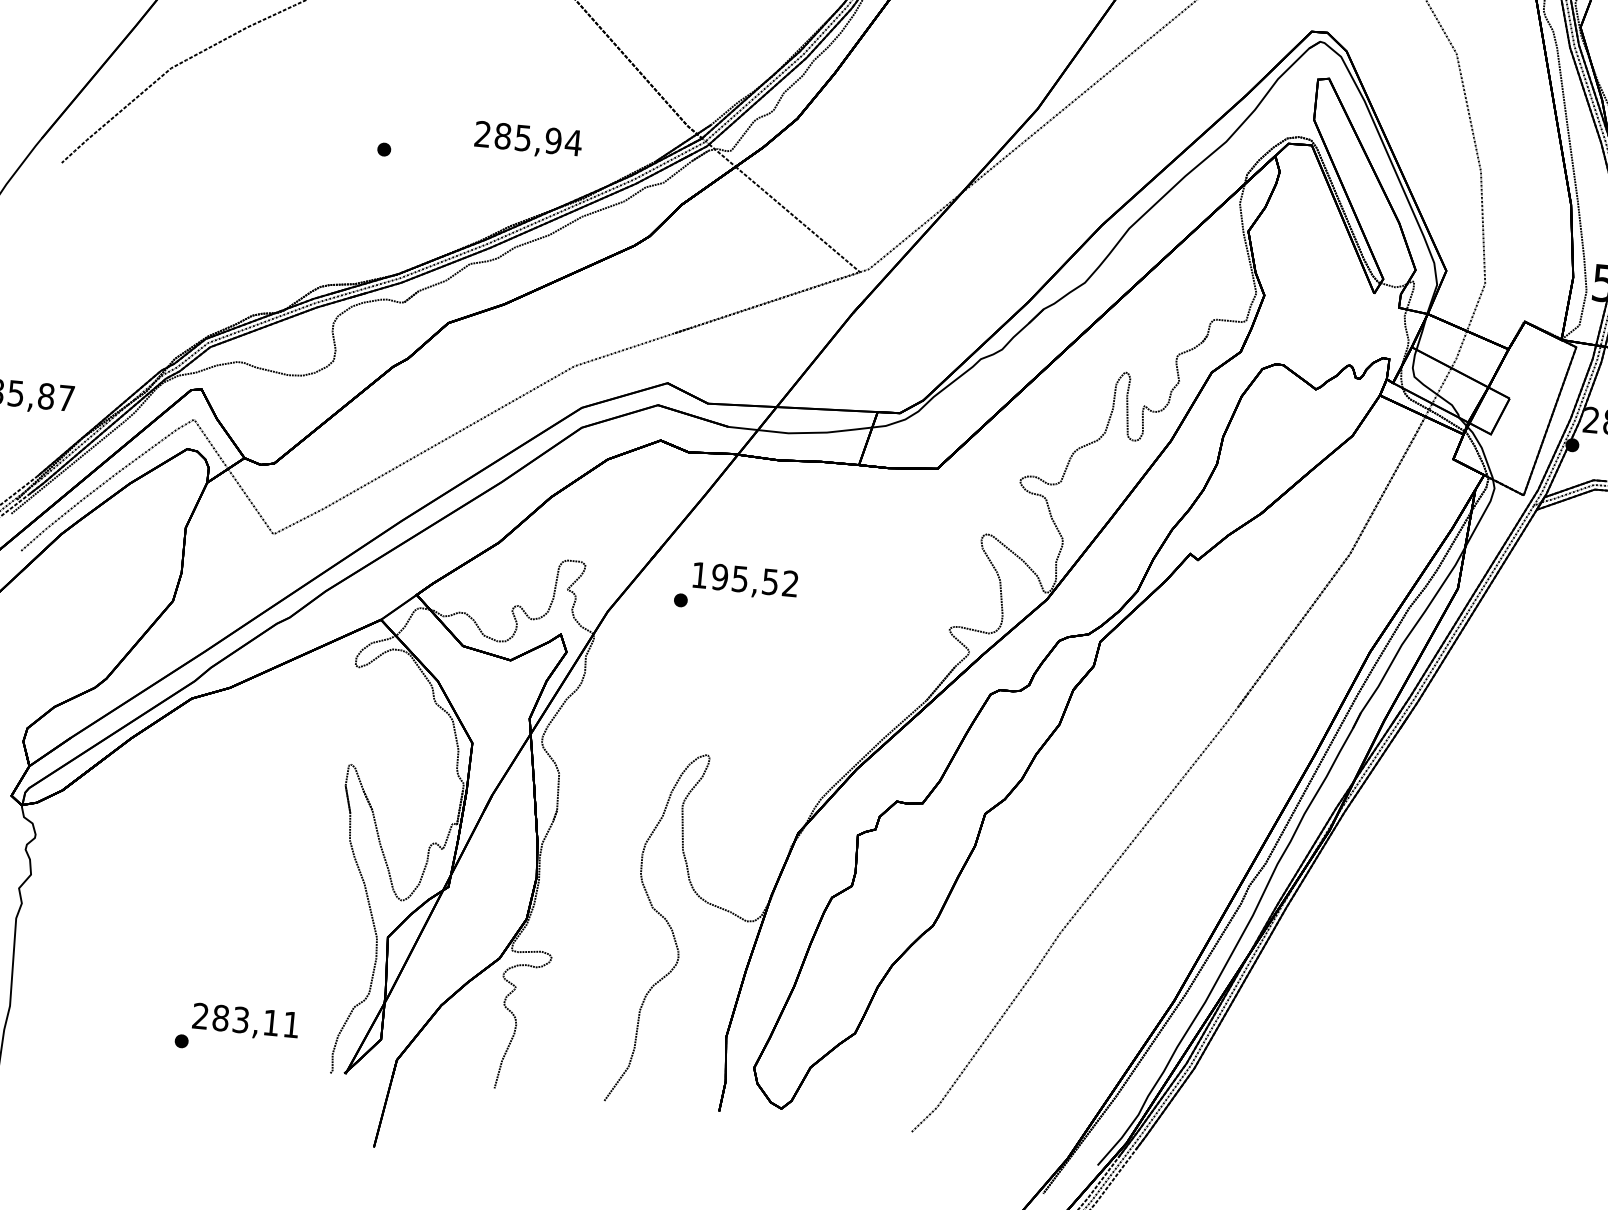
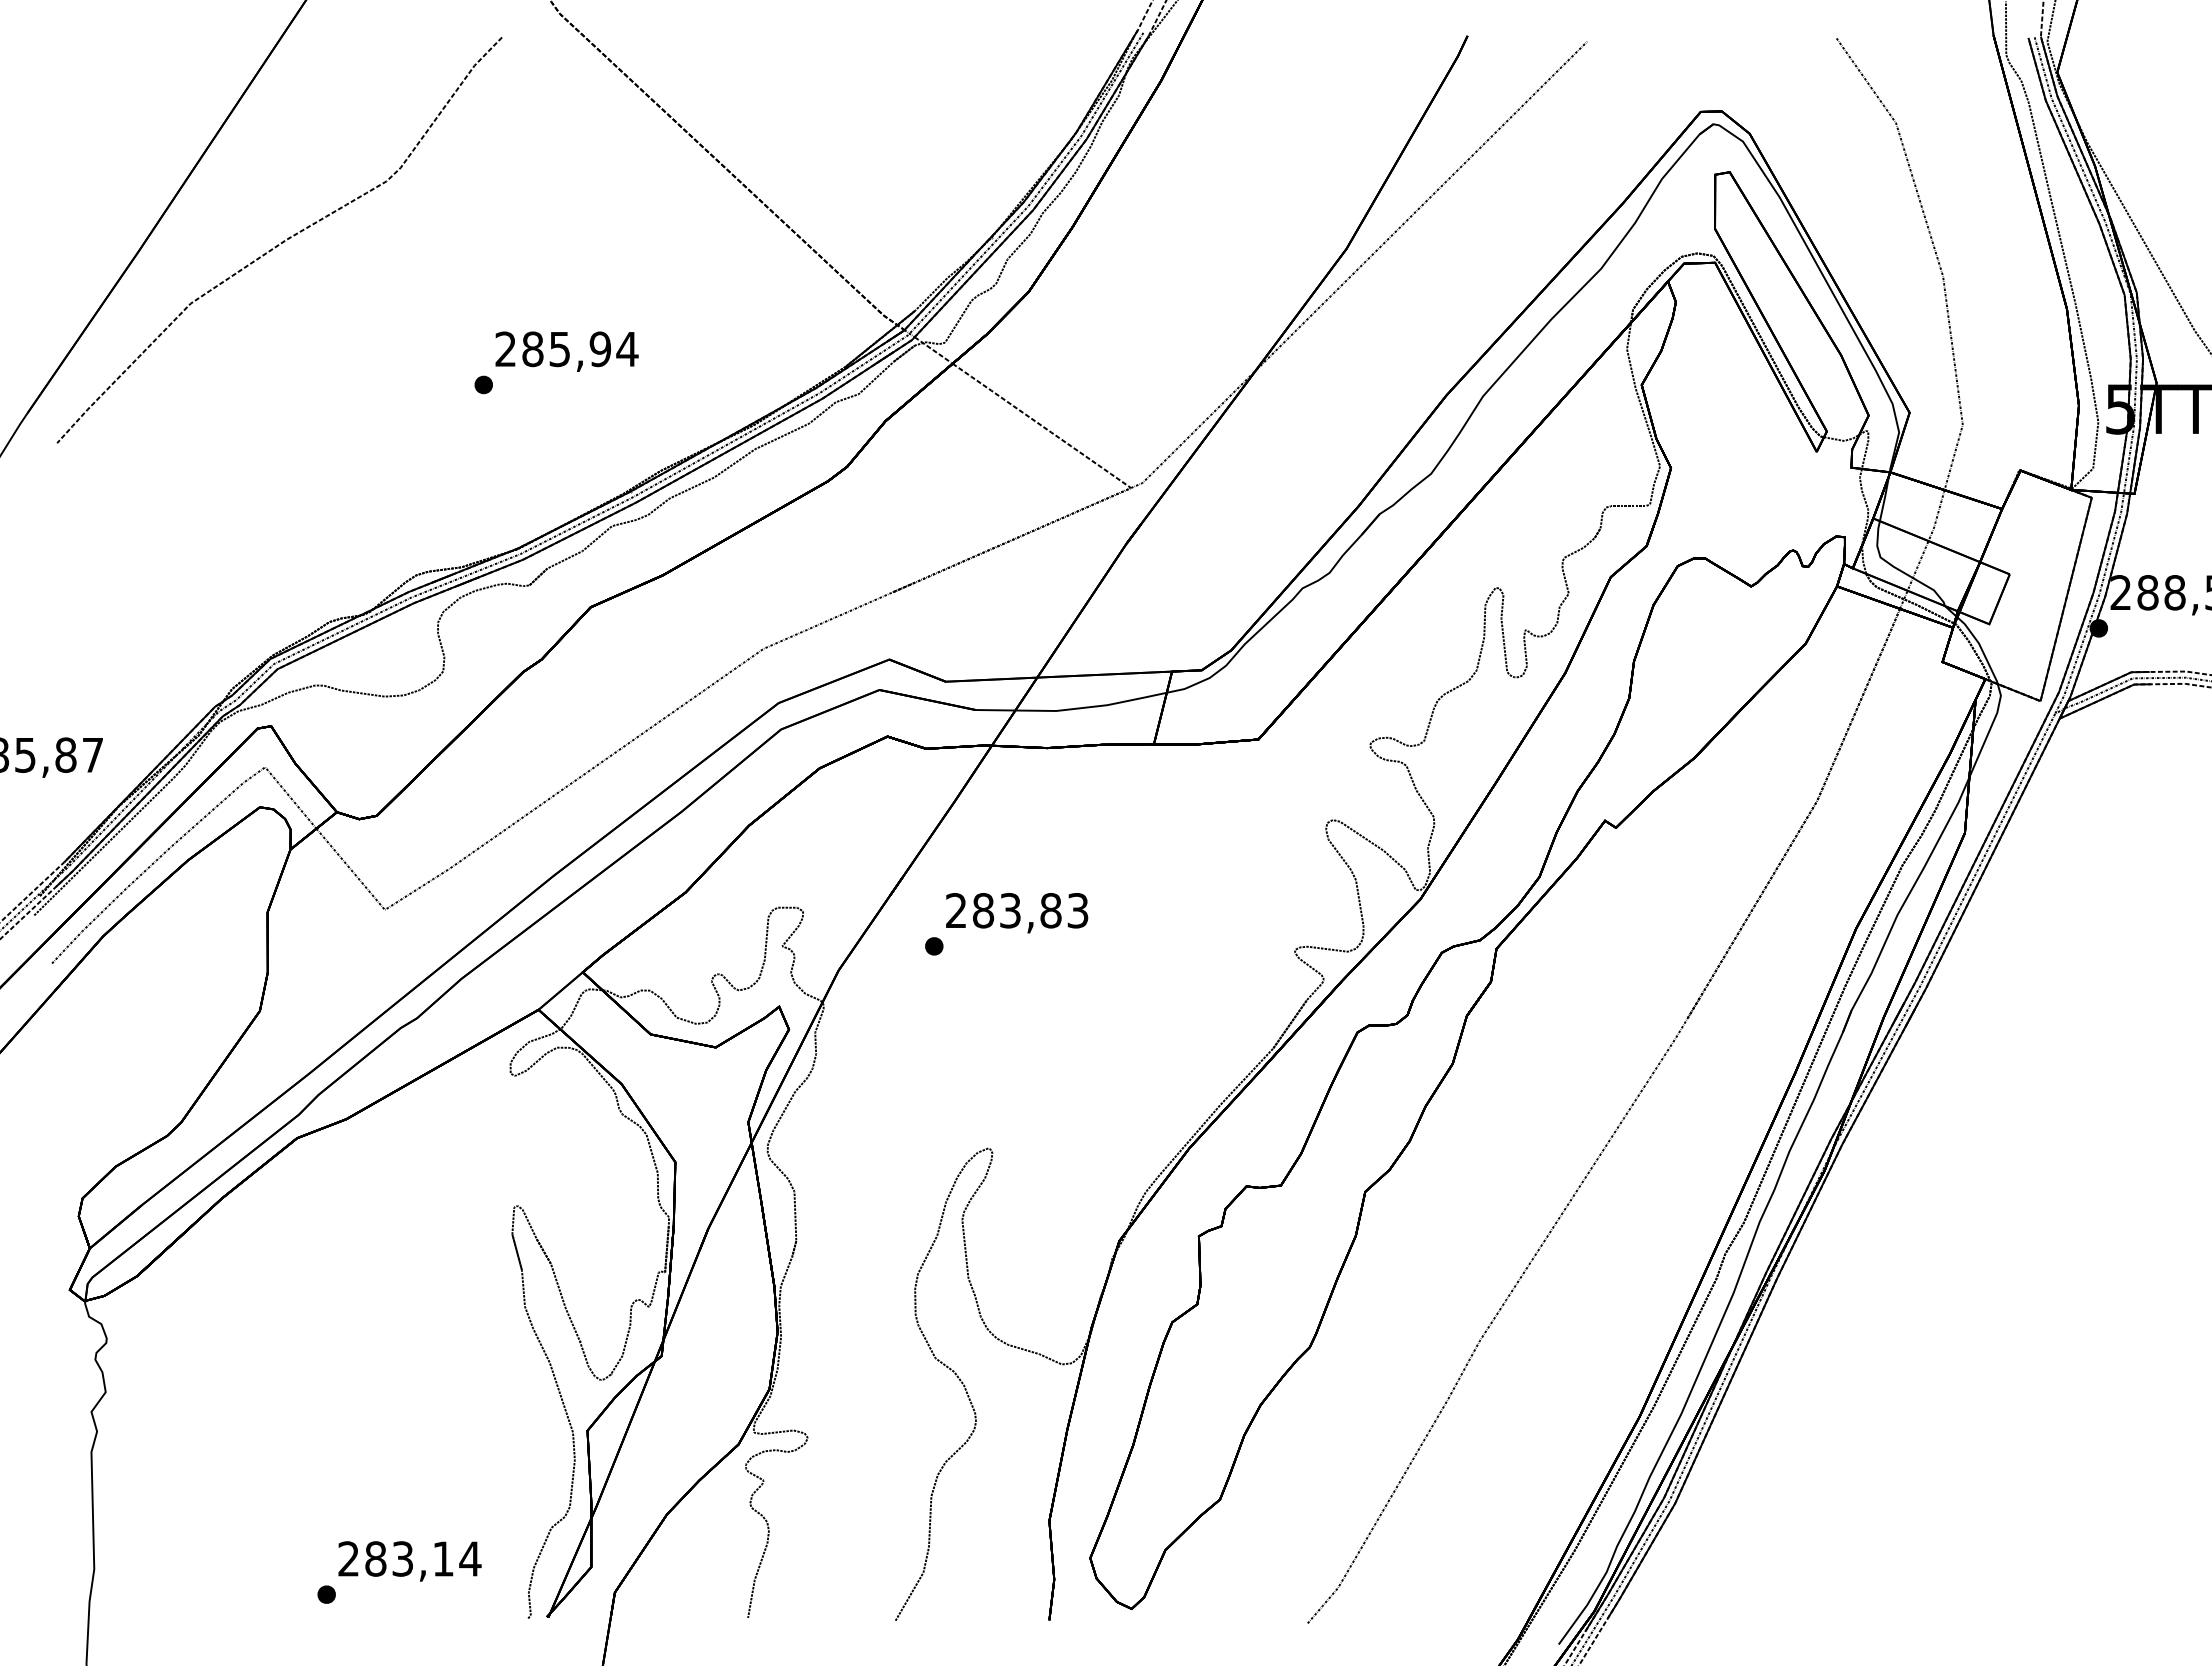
text: (527, 140) -> (566, 351), moved
text: (745, 579) -> (1017, 910), 195,52 -> 283,83
text: (291, 1024) -> (470, 1558), 283,11 -> 283,14

